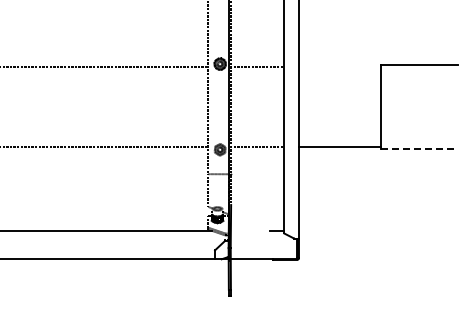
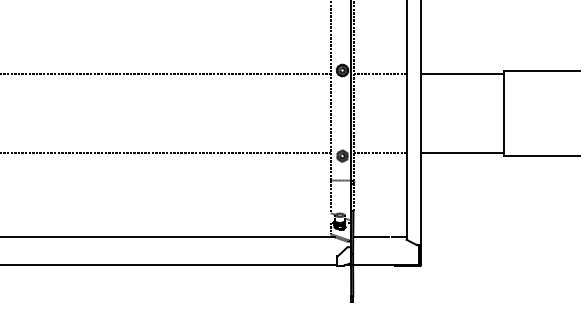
line: (340, 67) -> (462, 73), added
line: (420, 149) -> (542, 155), dashed -> solid
line: (248, 231) -> (370, 237), added

